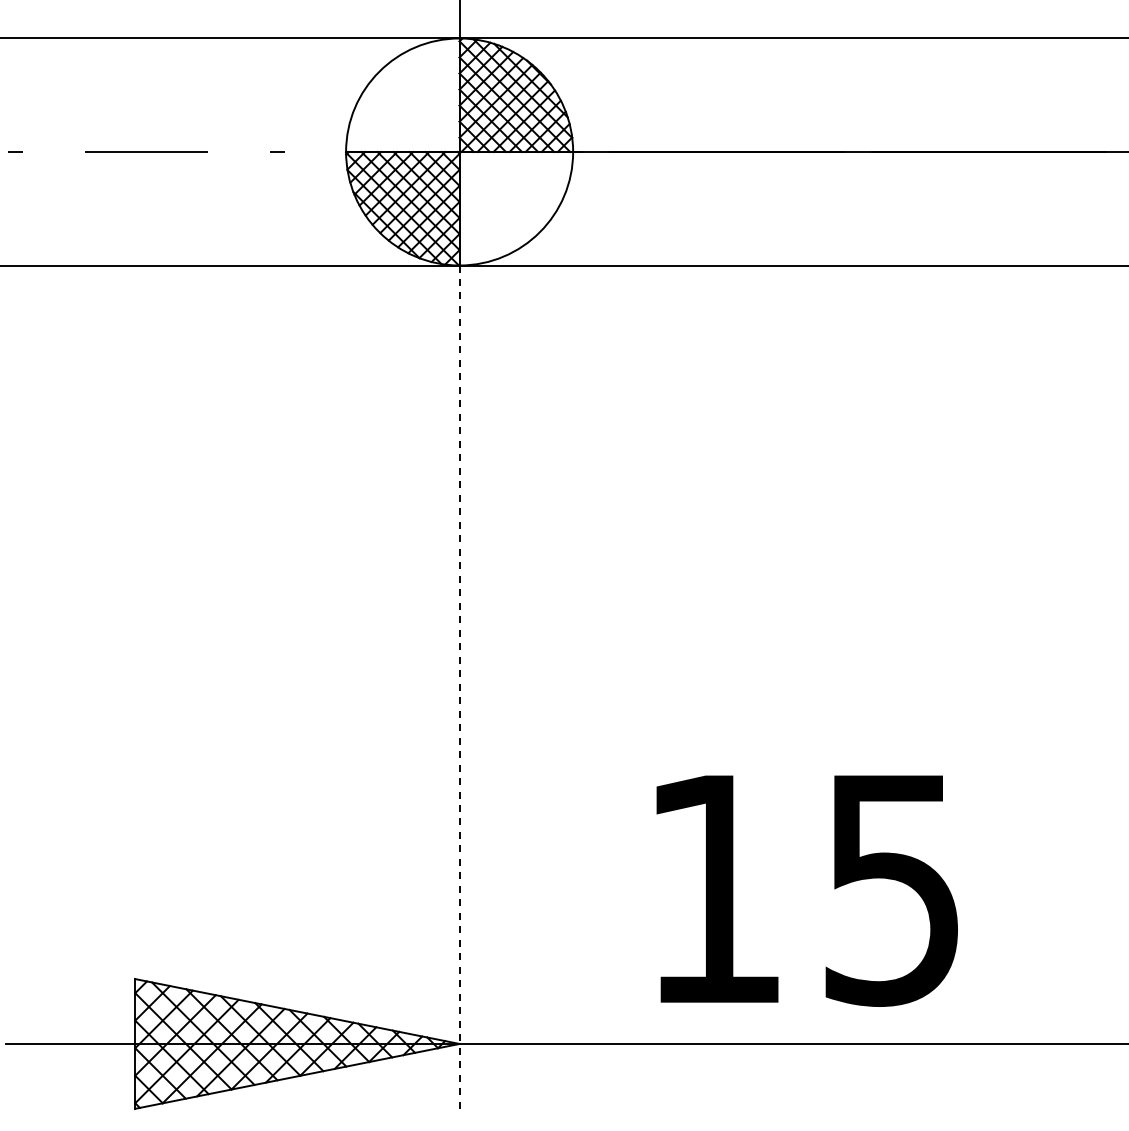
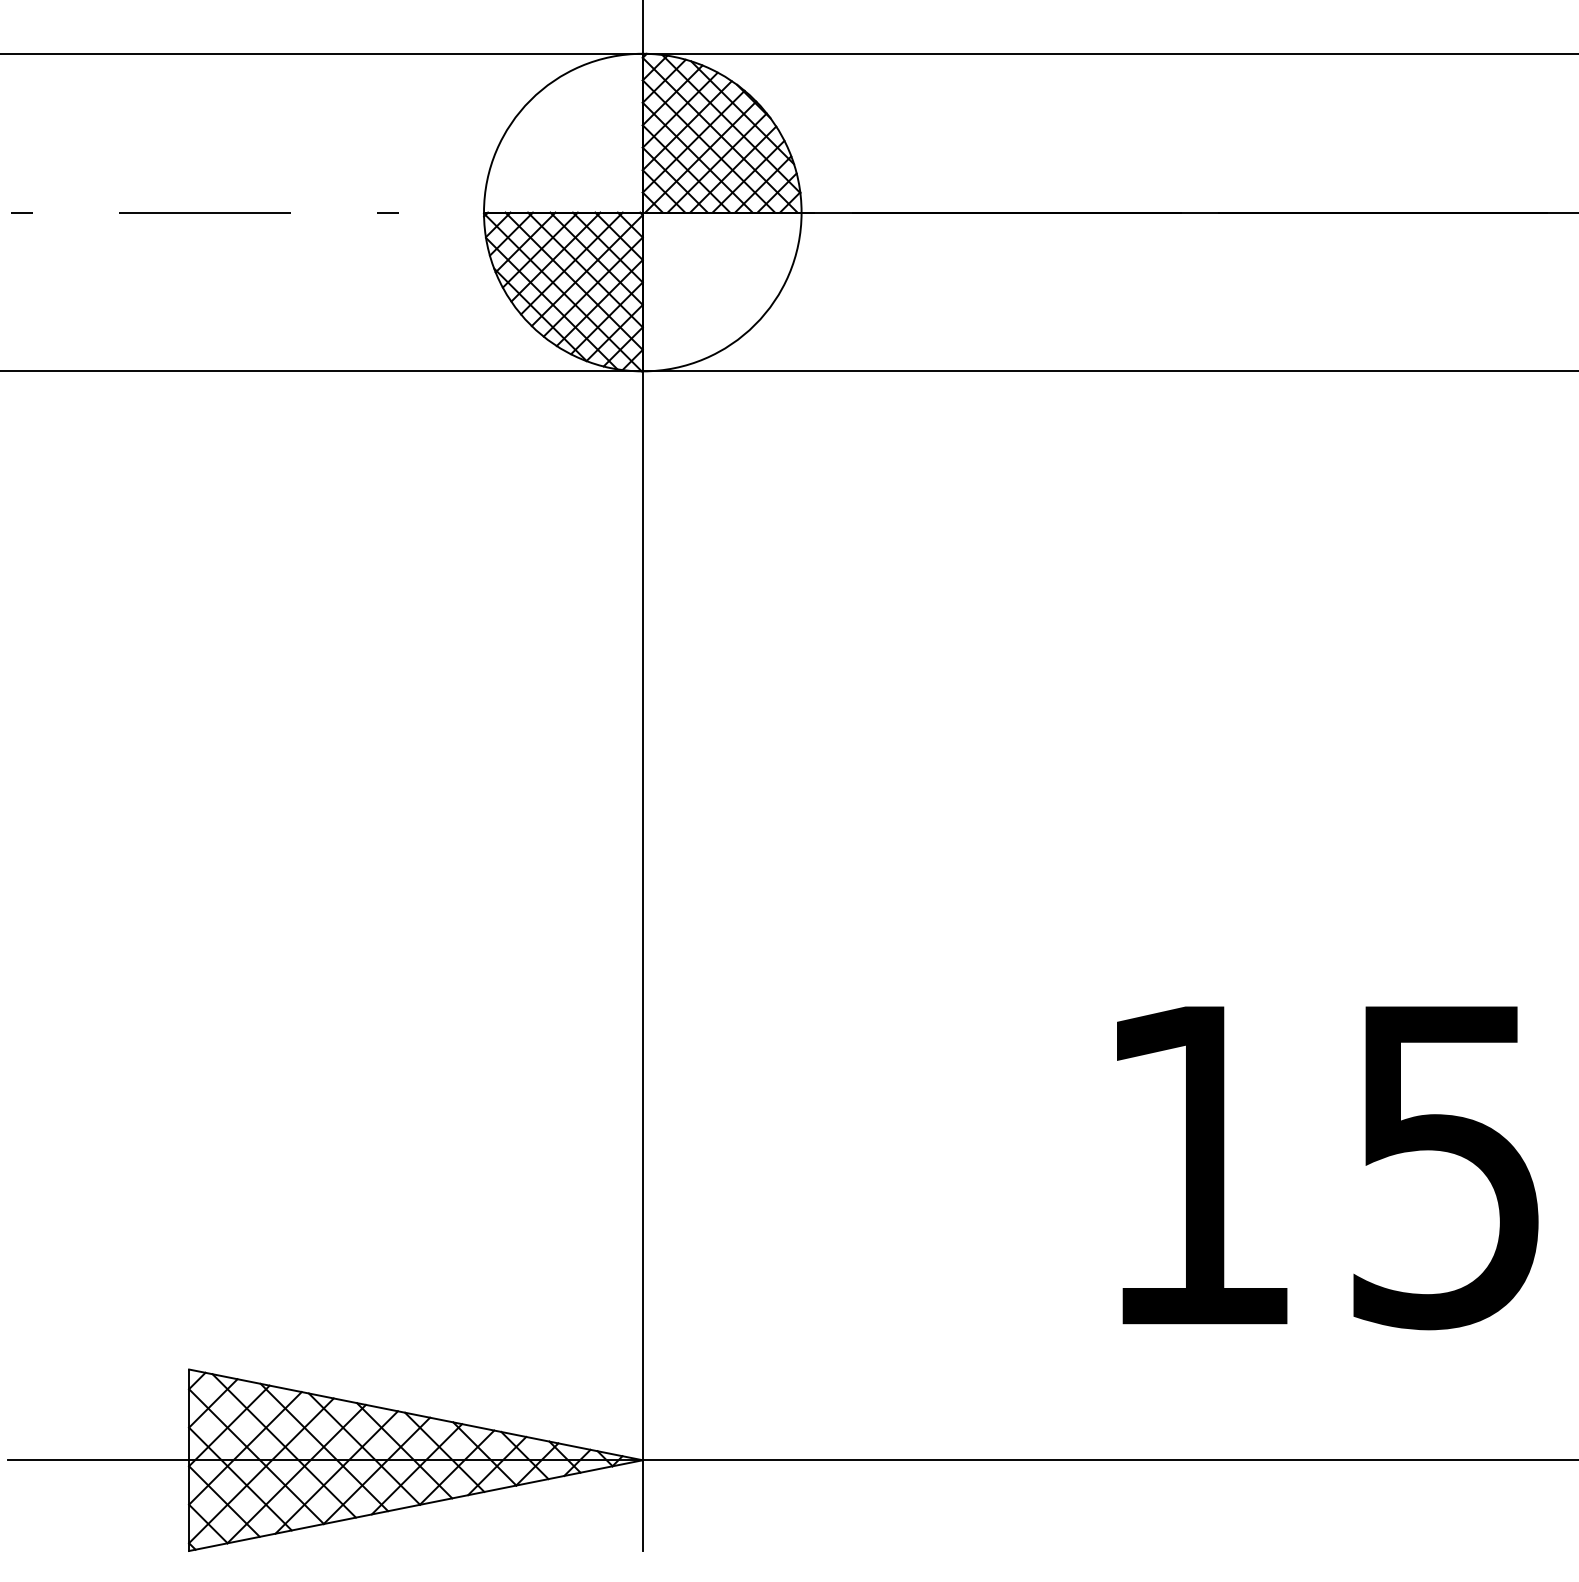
line: (459, 687) -> (642, 961), dashed -> solid
text: (806, 890) -> (1326, 1167), moved

